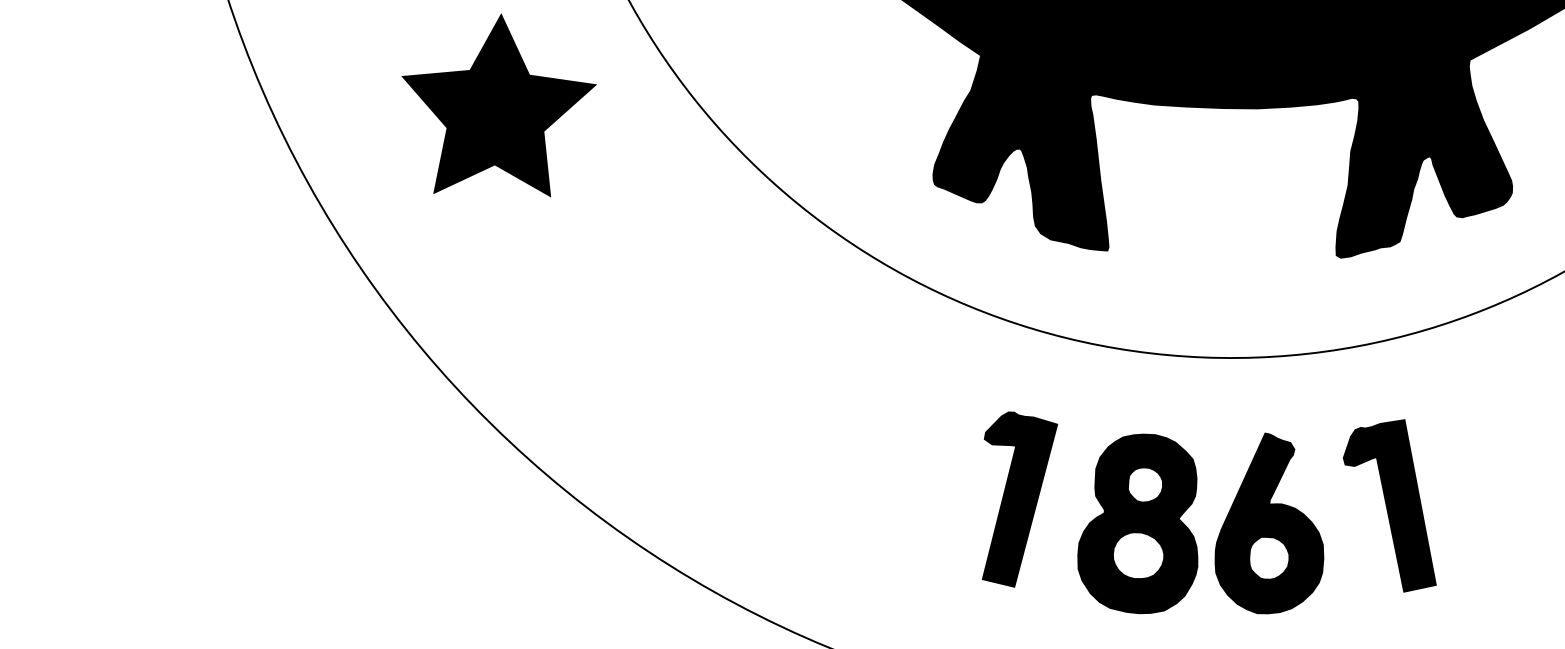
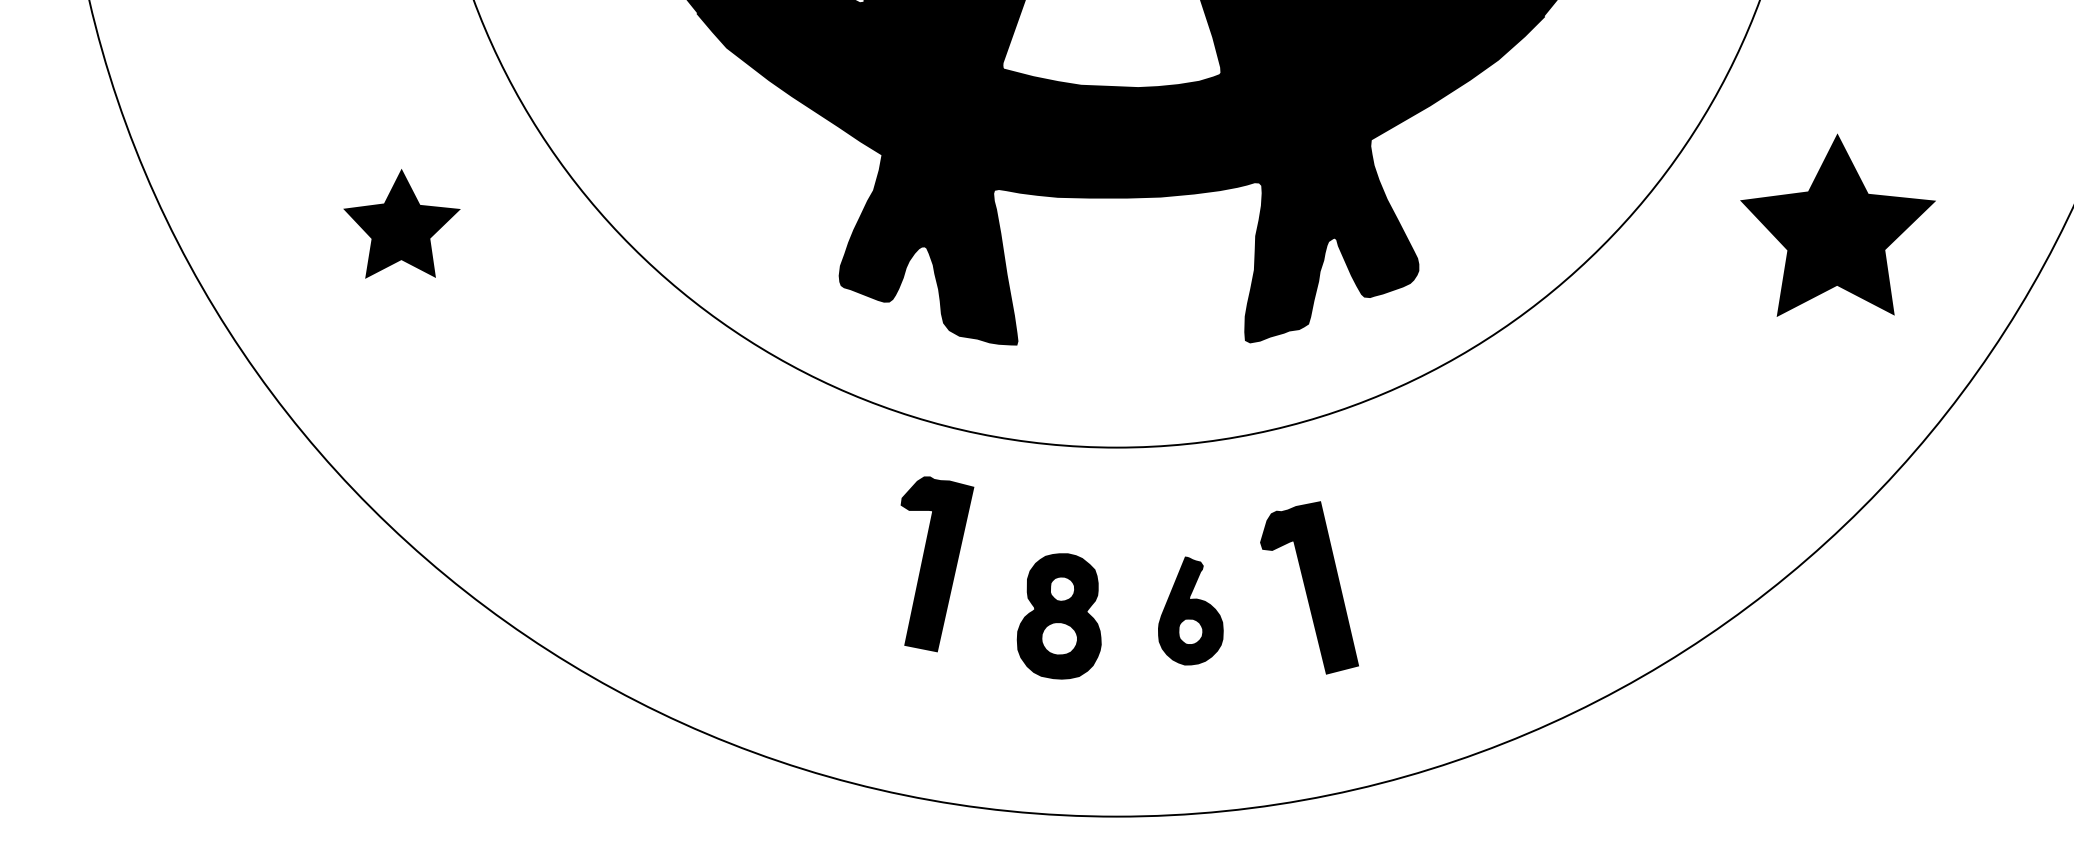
part: (497, 104) -> (401, 223), size x0.6
part: (1018, 500) -> (937, 564), moved
part: (1138, 523) -> (1058, 616), size x0.7
part: (1270, 523) -> (1190, 610), size x0.6

